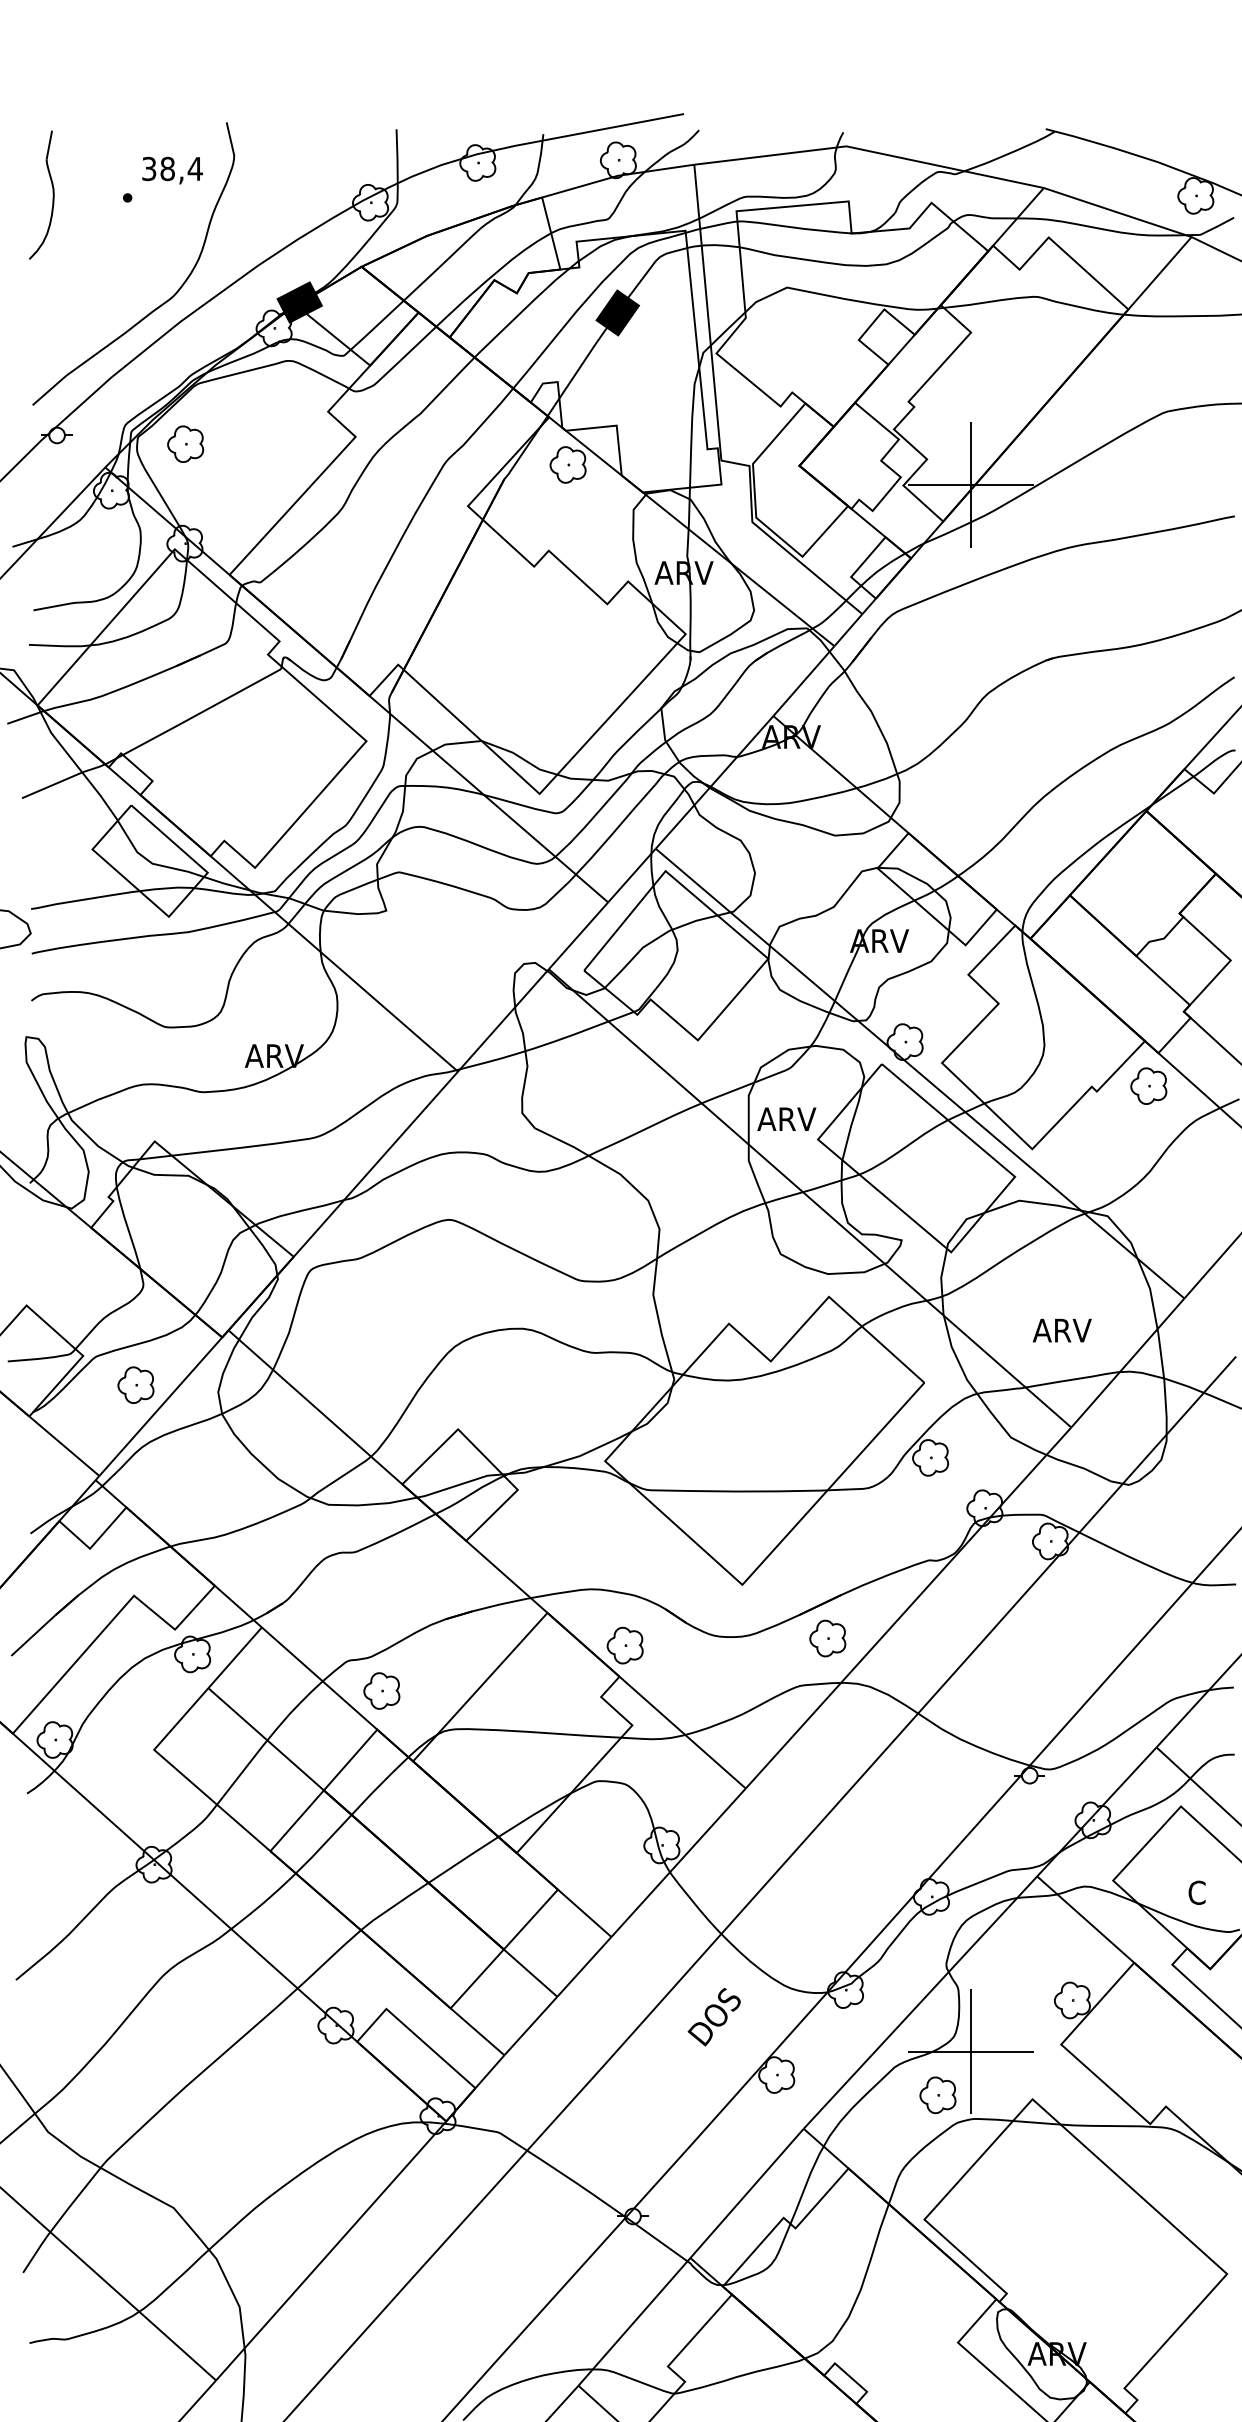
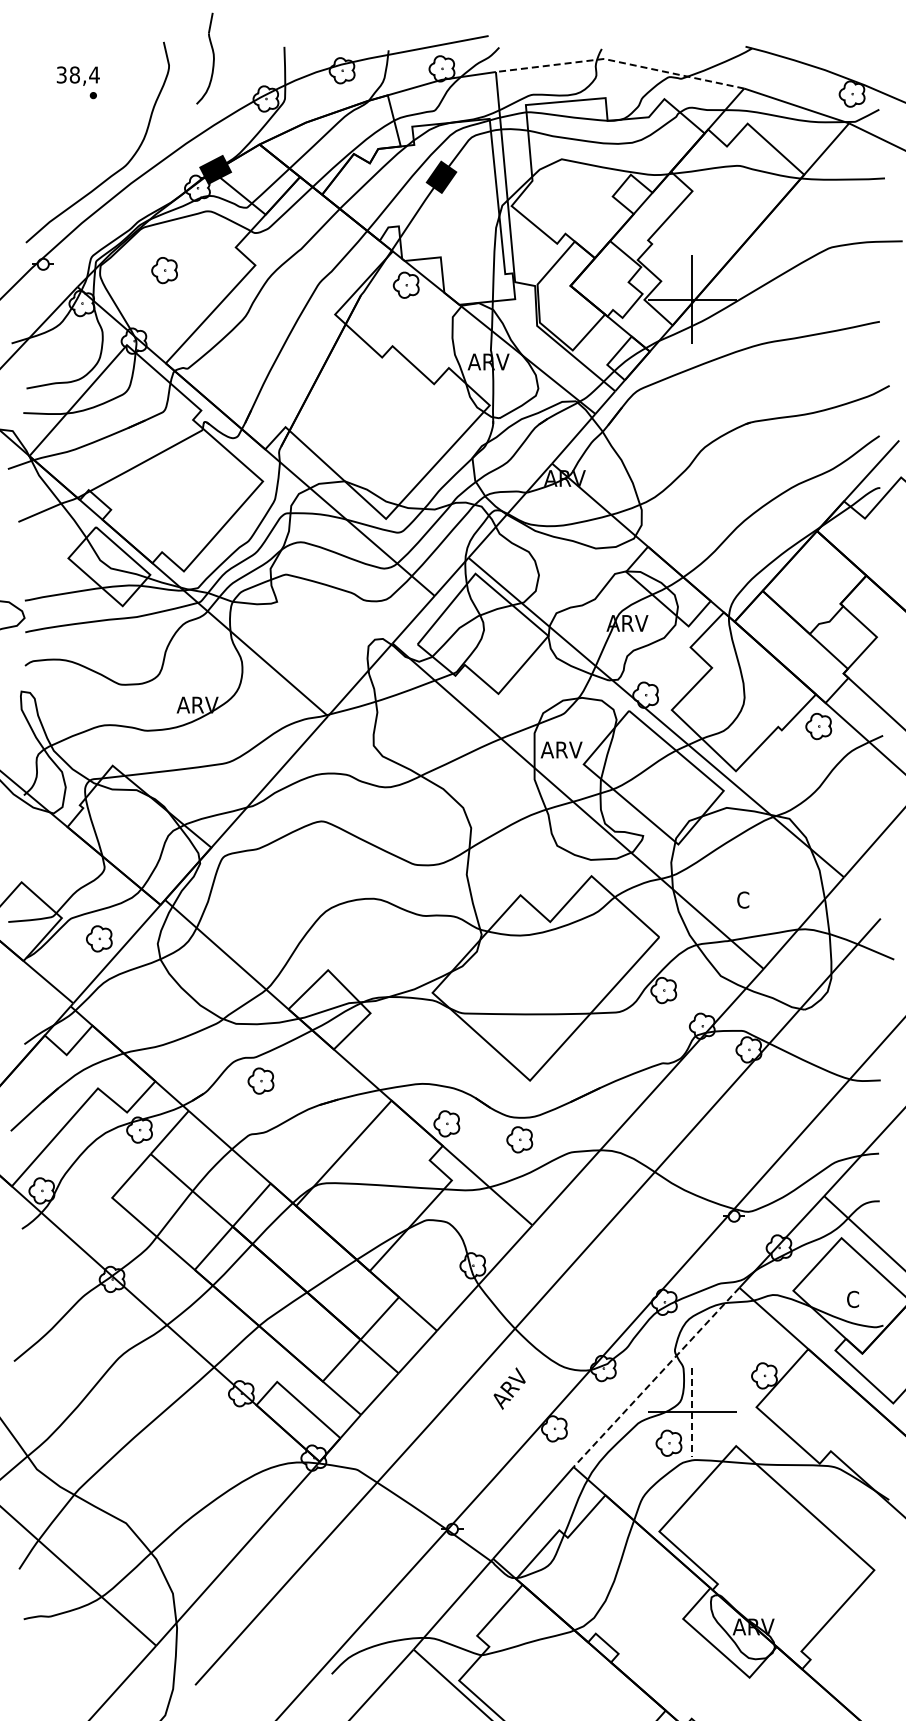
line: (869, 151) -> (620, 62), solid -> dashed
text: (171, 169) -> (77, 75), moved
part: (51, 190) -> (212, 55), moved
part: (185, 444) -> (164, 270), moved
text: (1062, 1329) -> (757, 899), ARV -> C
part: (827, 1638) -> (519, 1139), moved
part: (381, 1690) -> (260, 1080), moved
line: (920, 2002) -> (656, 1377), solid -> dashed
text: (713, 2018) -> (509, 1388), DOS -> ARV
line: (971, 2051) -> (692, 1412), solid -> dashed

